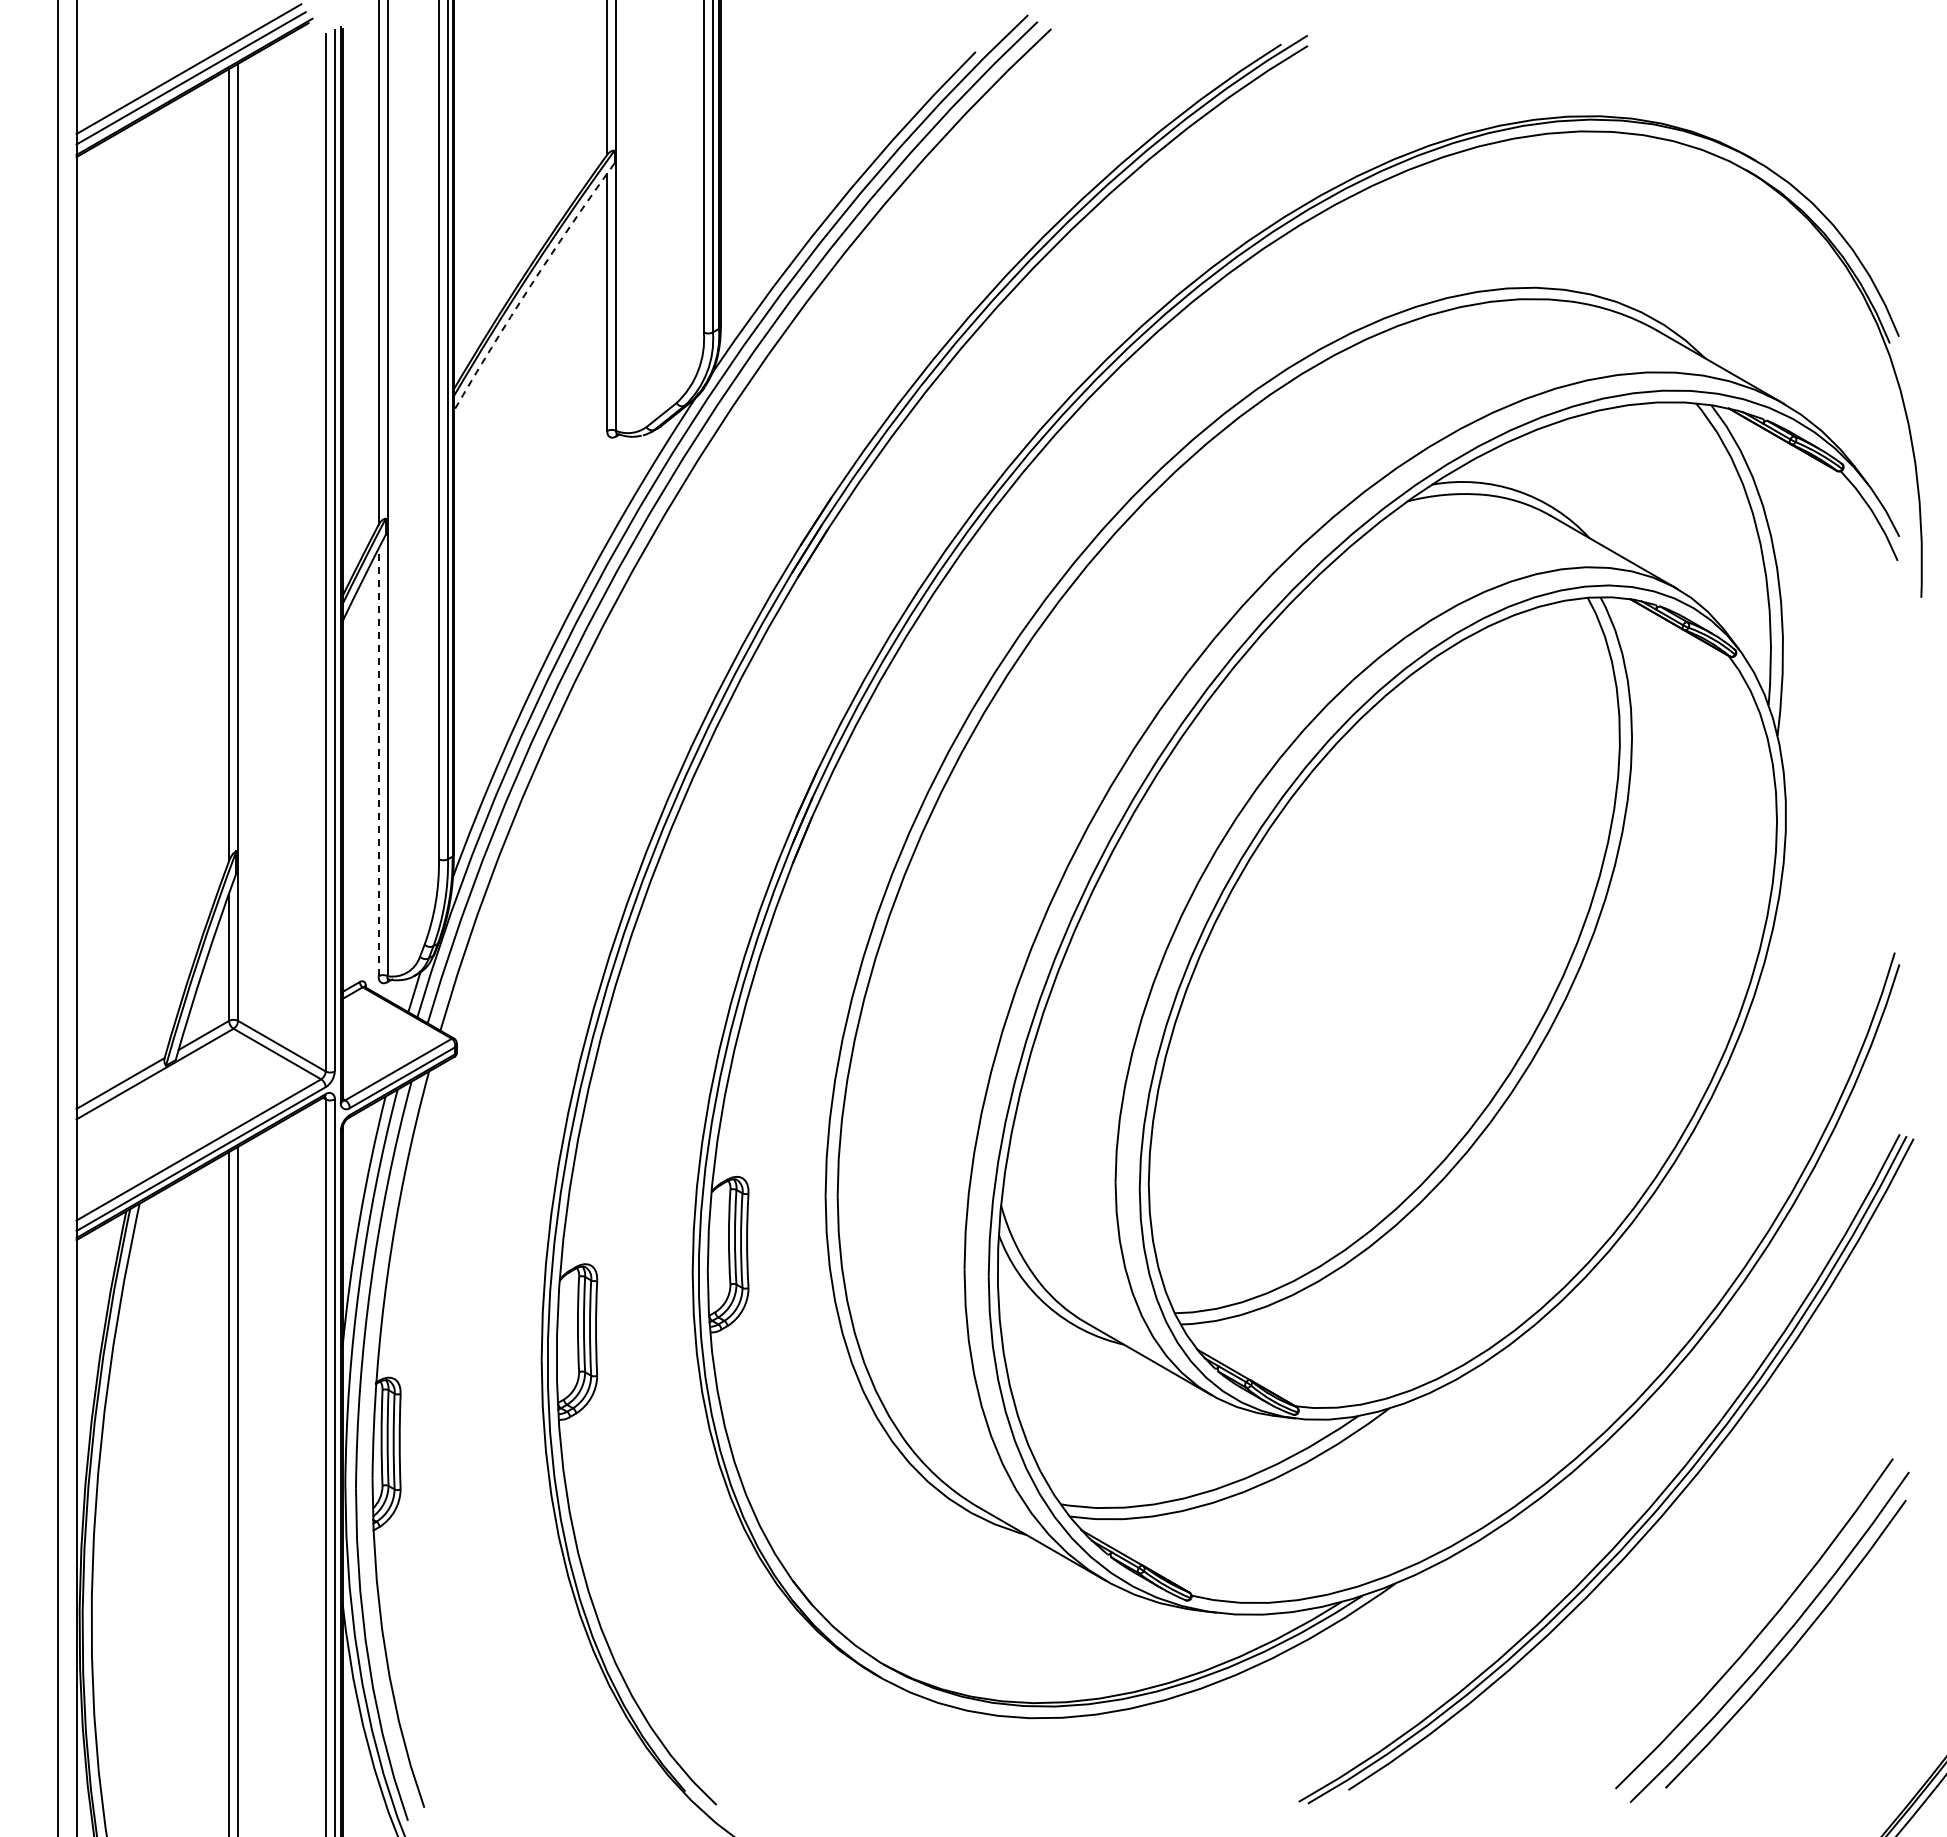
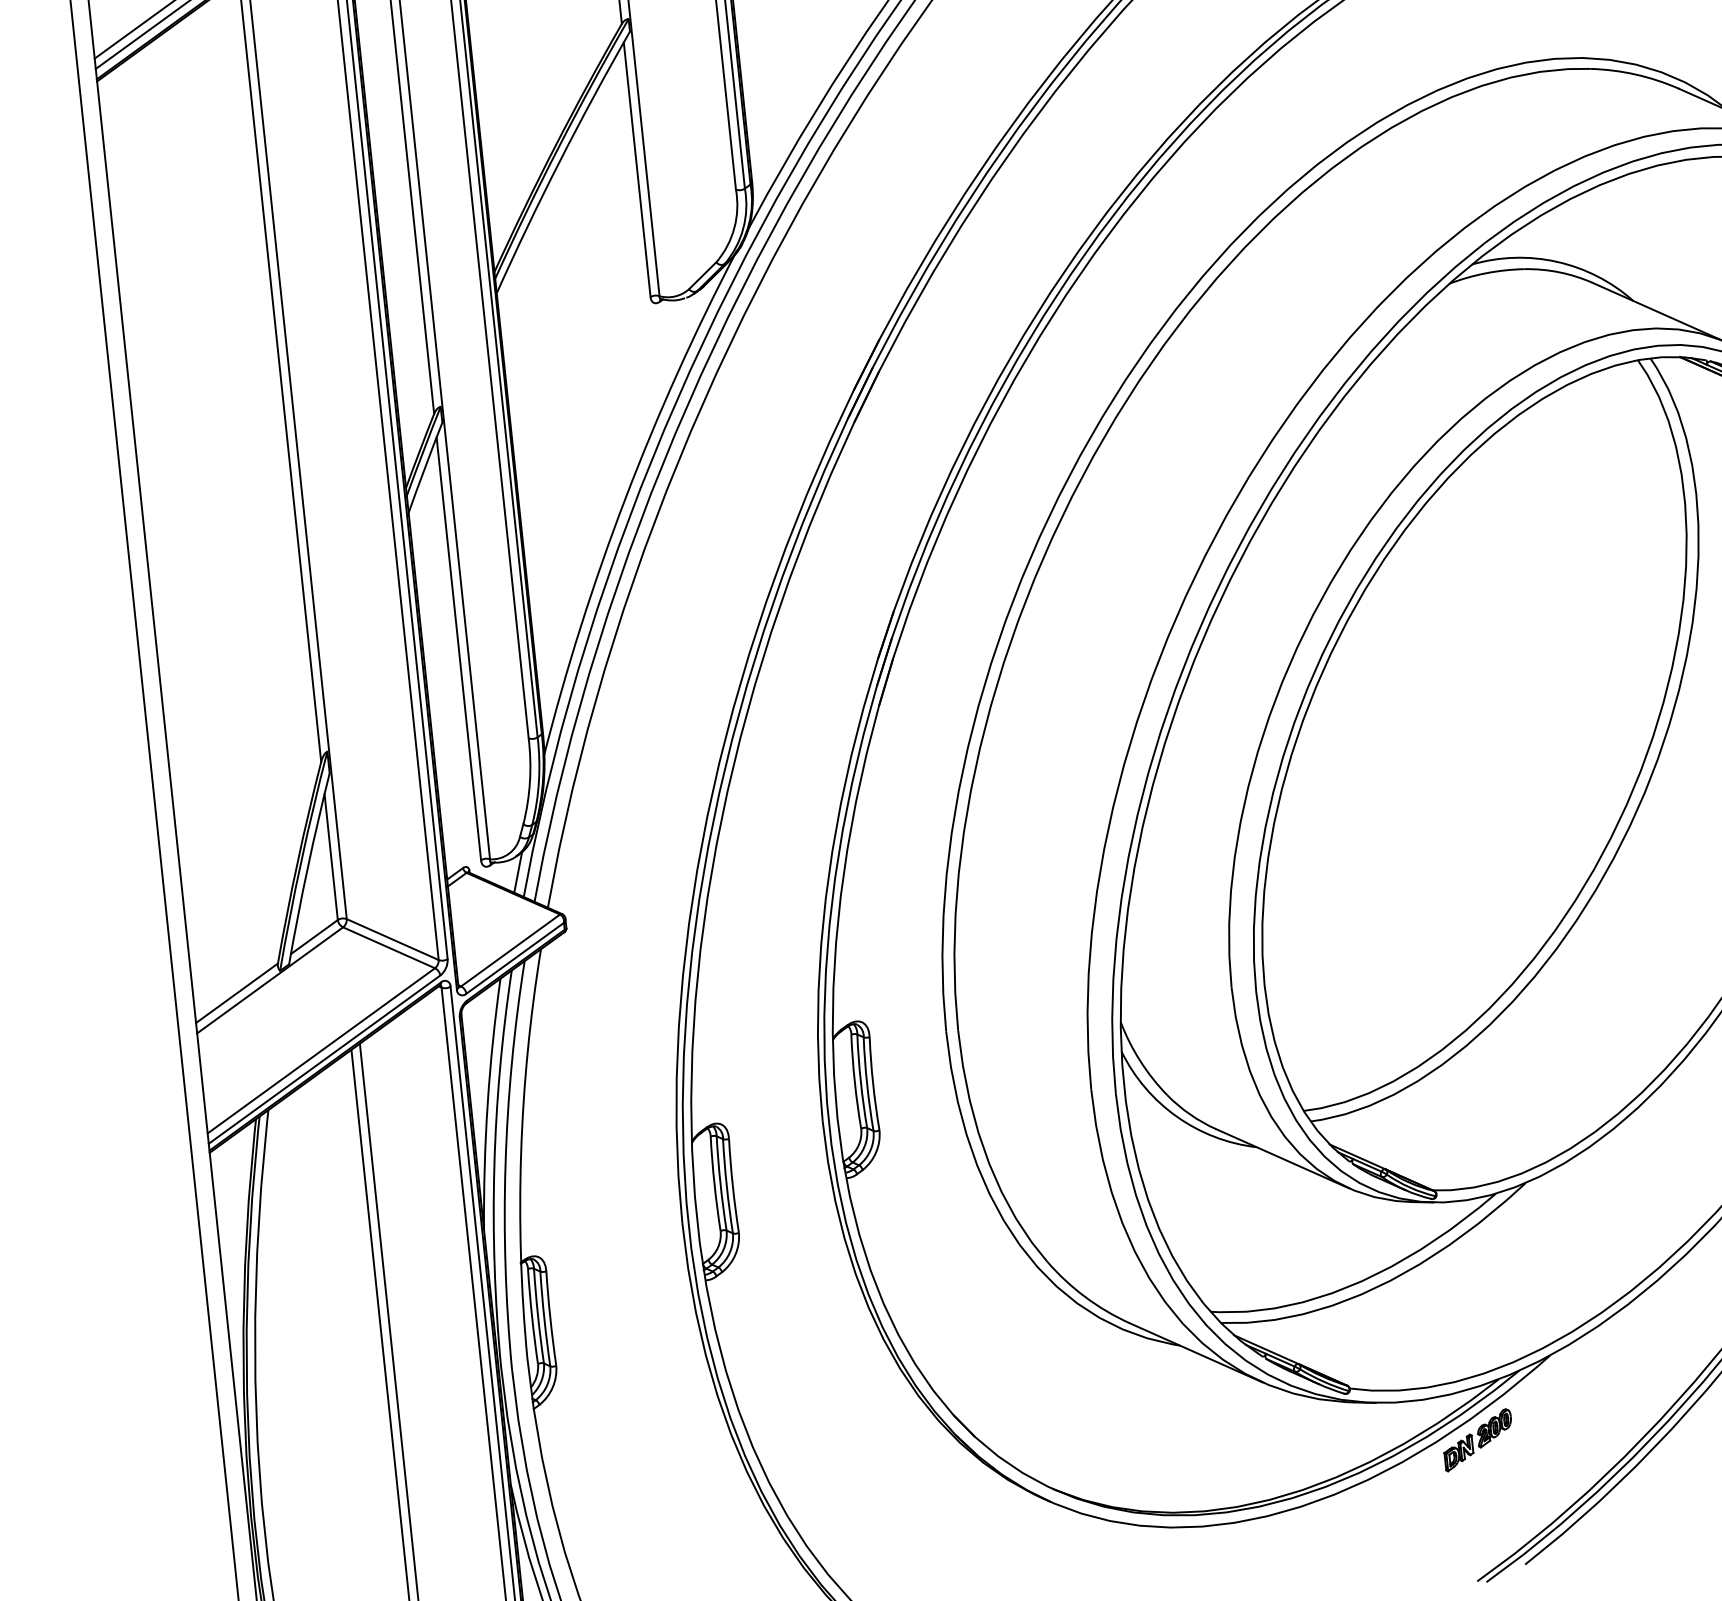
arc: (531, 285) -> (560, 161), dashed -> solid
line: (378, 762) -> (458, 648), dashed -> solid
part: (1314, 1660) -> (1478, 1439), added

